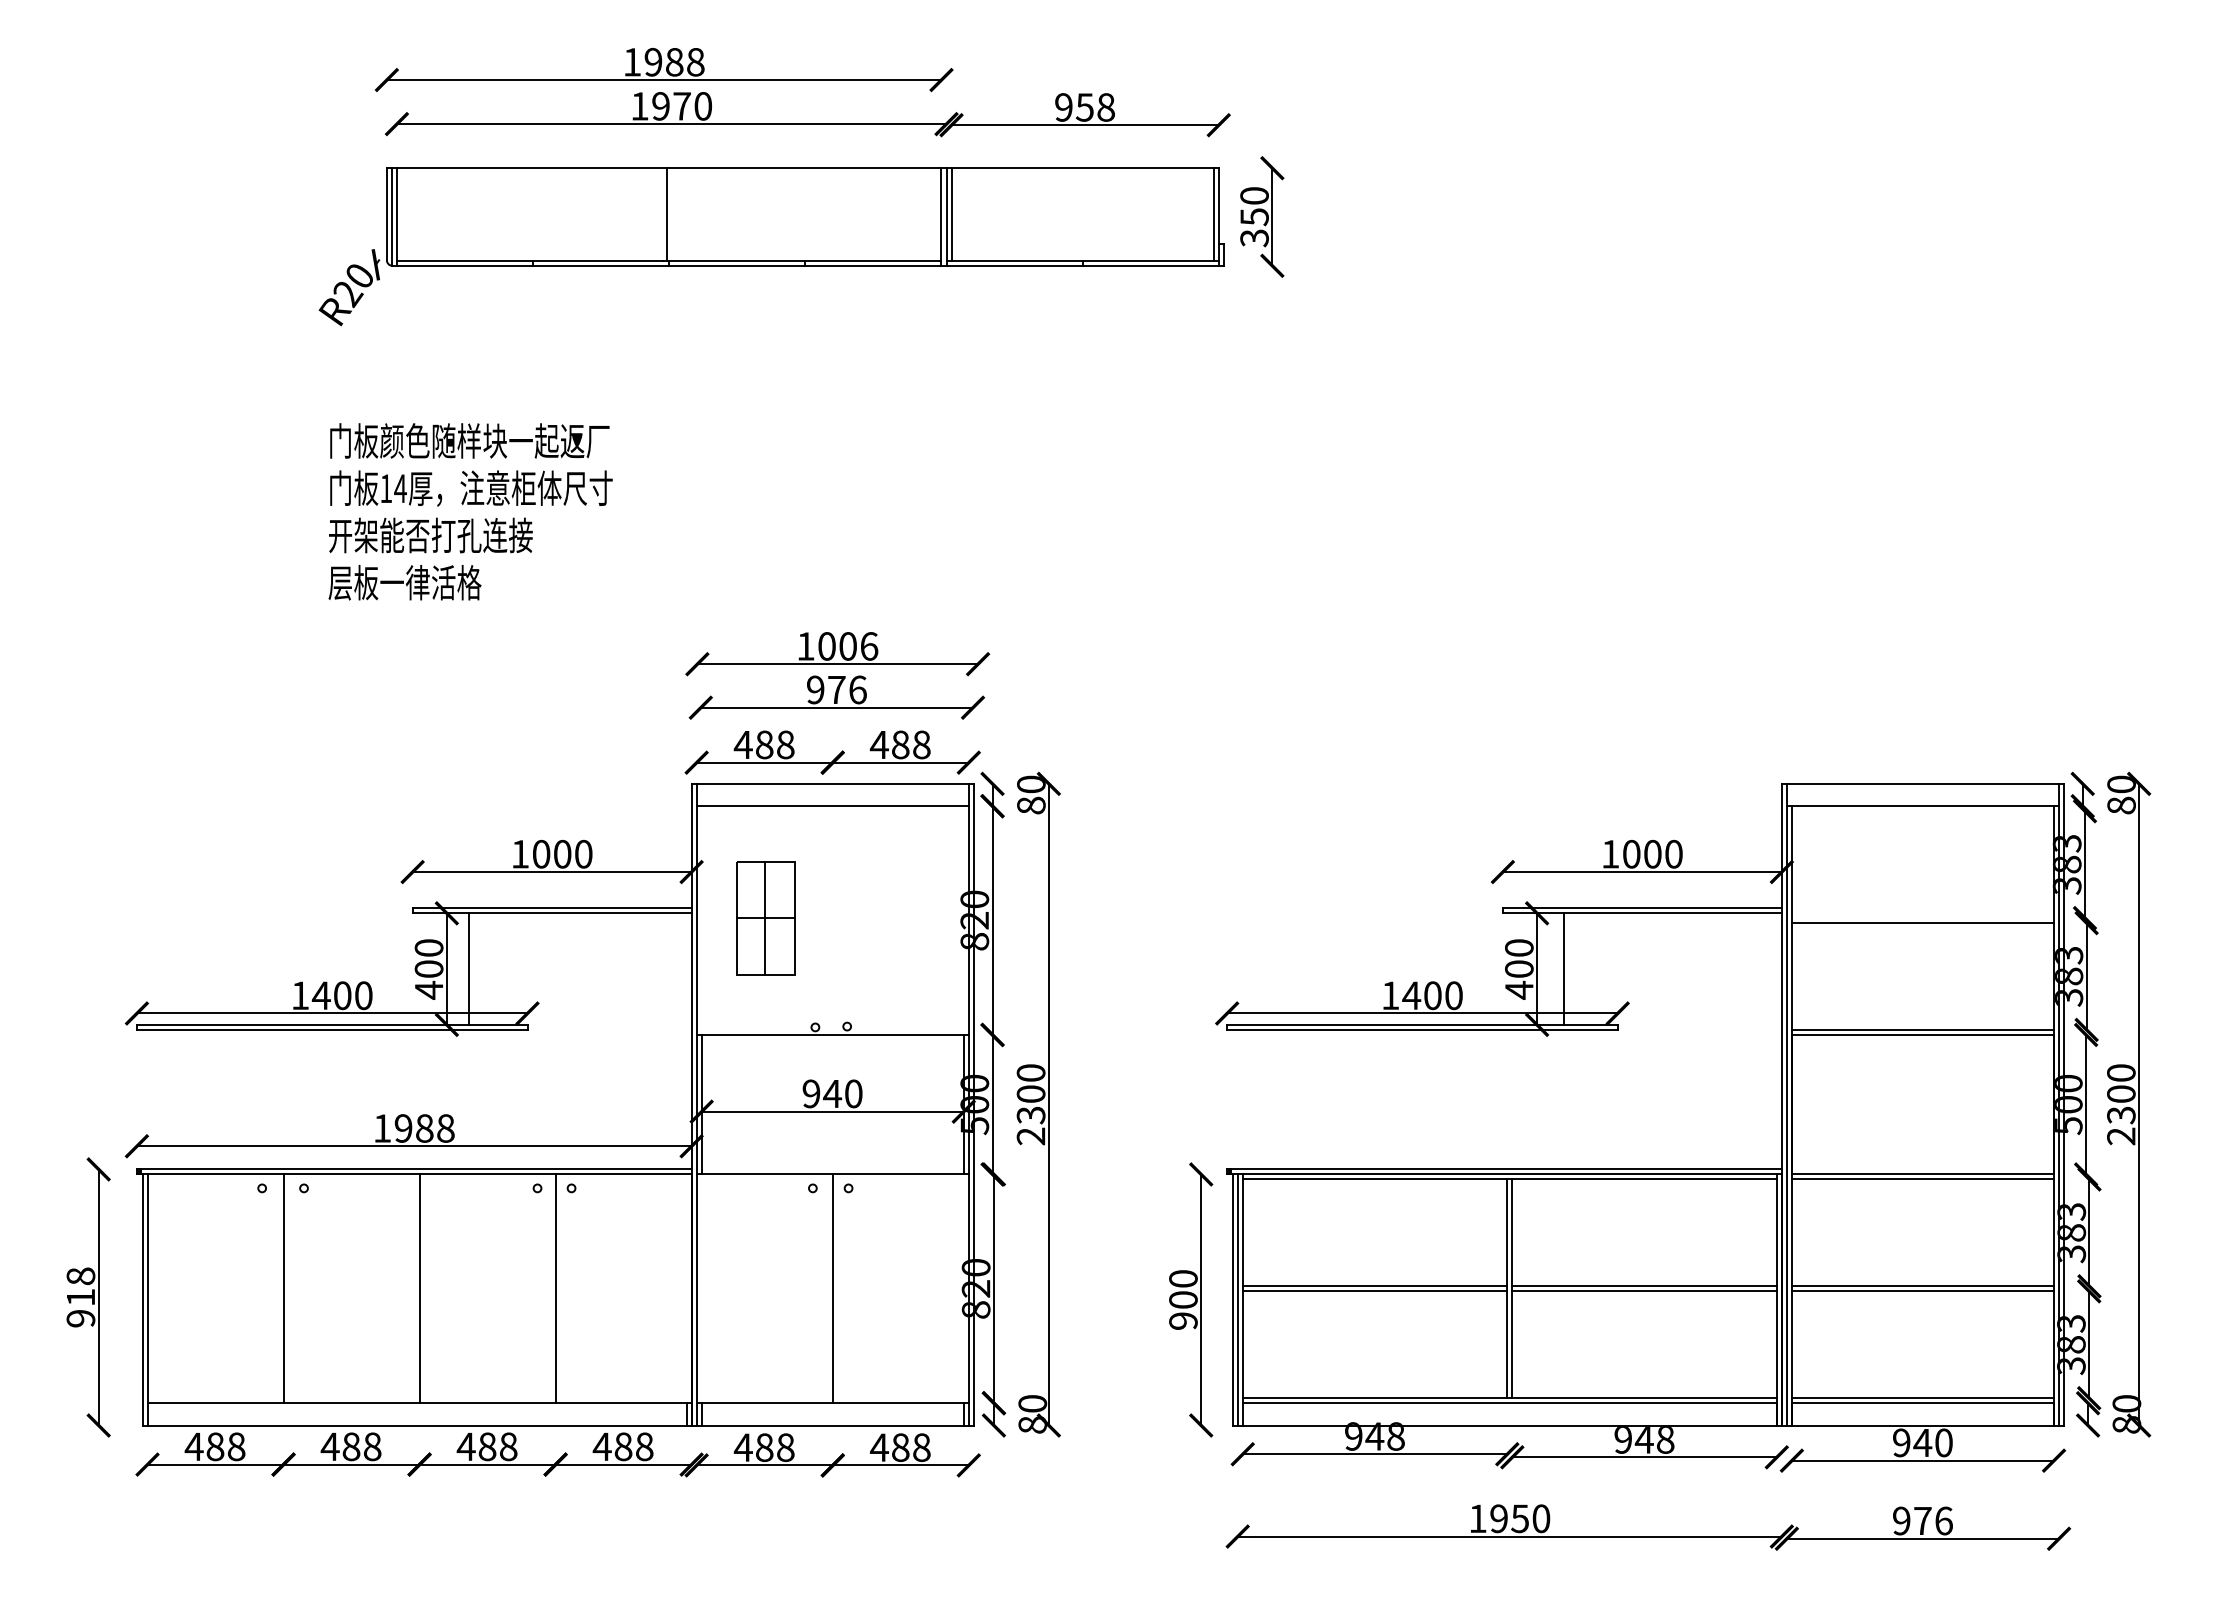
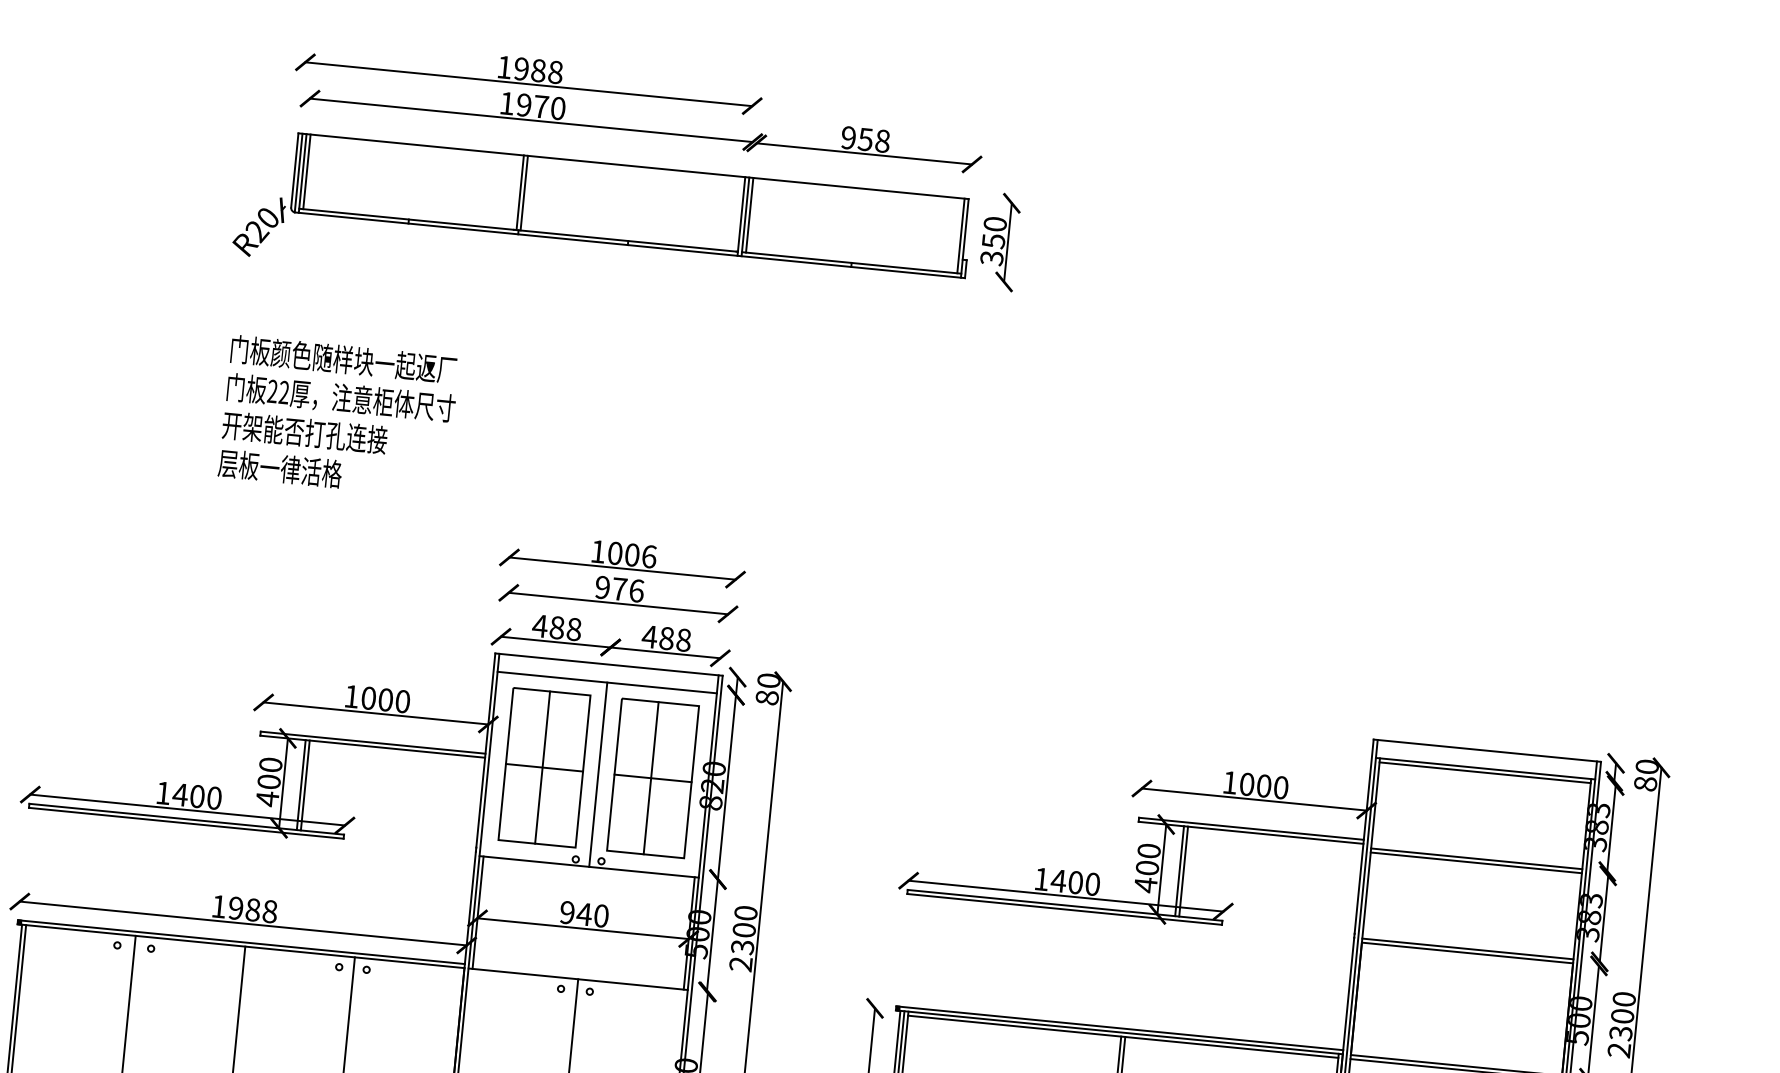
line: (401, 214) -> (306, 171), added
line: (671, 214) -> (524, 193), added
text: (393, 488) -> (278, 391), 14 -> 22
line: (1922, 811) -> (1484, 772), added
part: (765, 918) -> (544, 767), size x1.67
part: (900, 918) -> (652, 778), added
line: (1922, 918) -> (1476, 859), added
line: (832, 920) -> (598, 774), added
line: (473, 968) -> (305, 784), added
line: (1559, 968) -> (1179, 870), added

